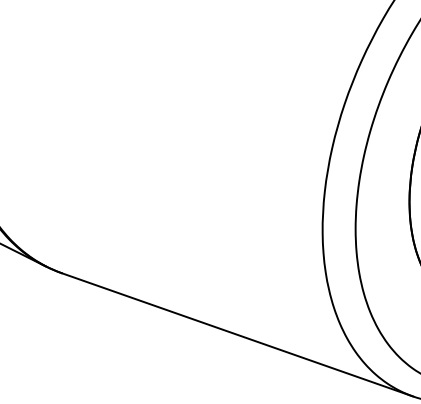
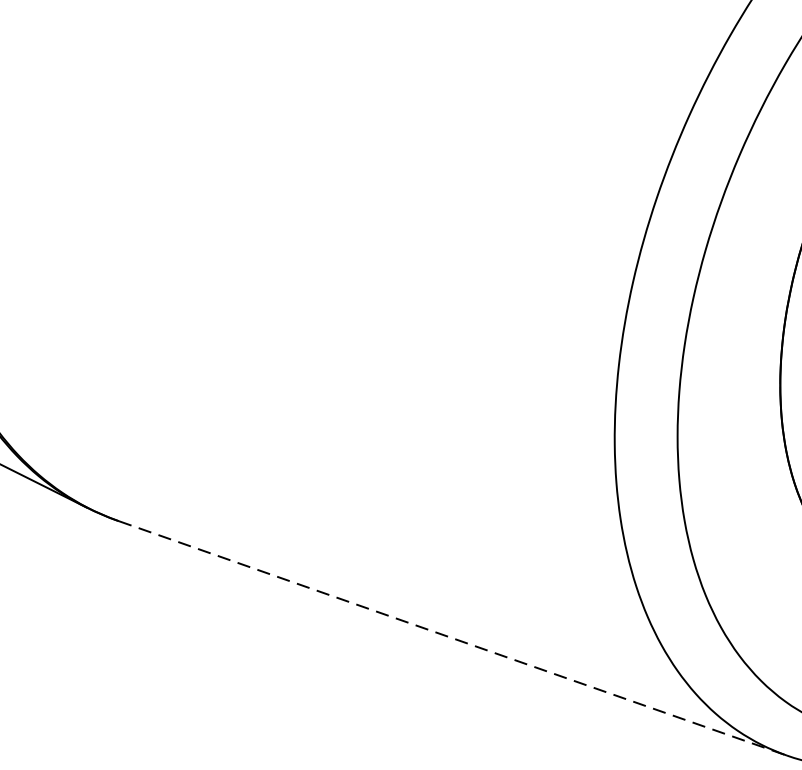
line: (237, 334) -> (452, 637), solid -> dashed

